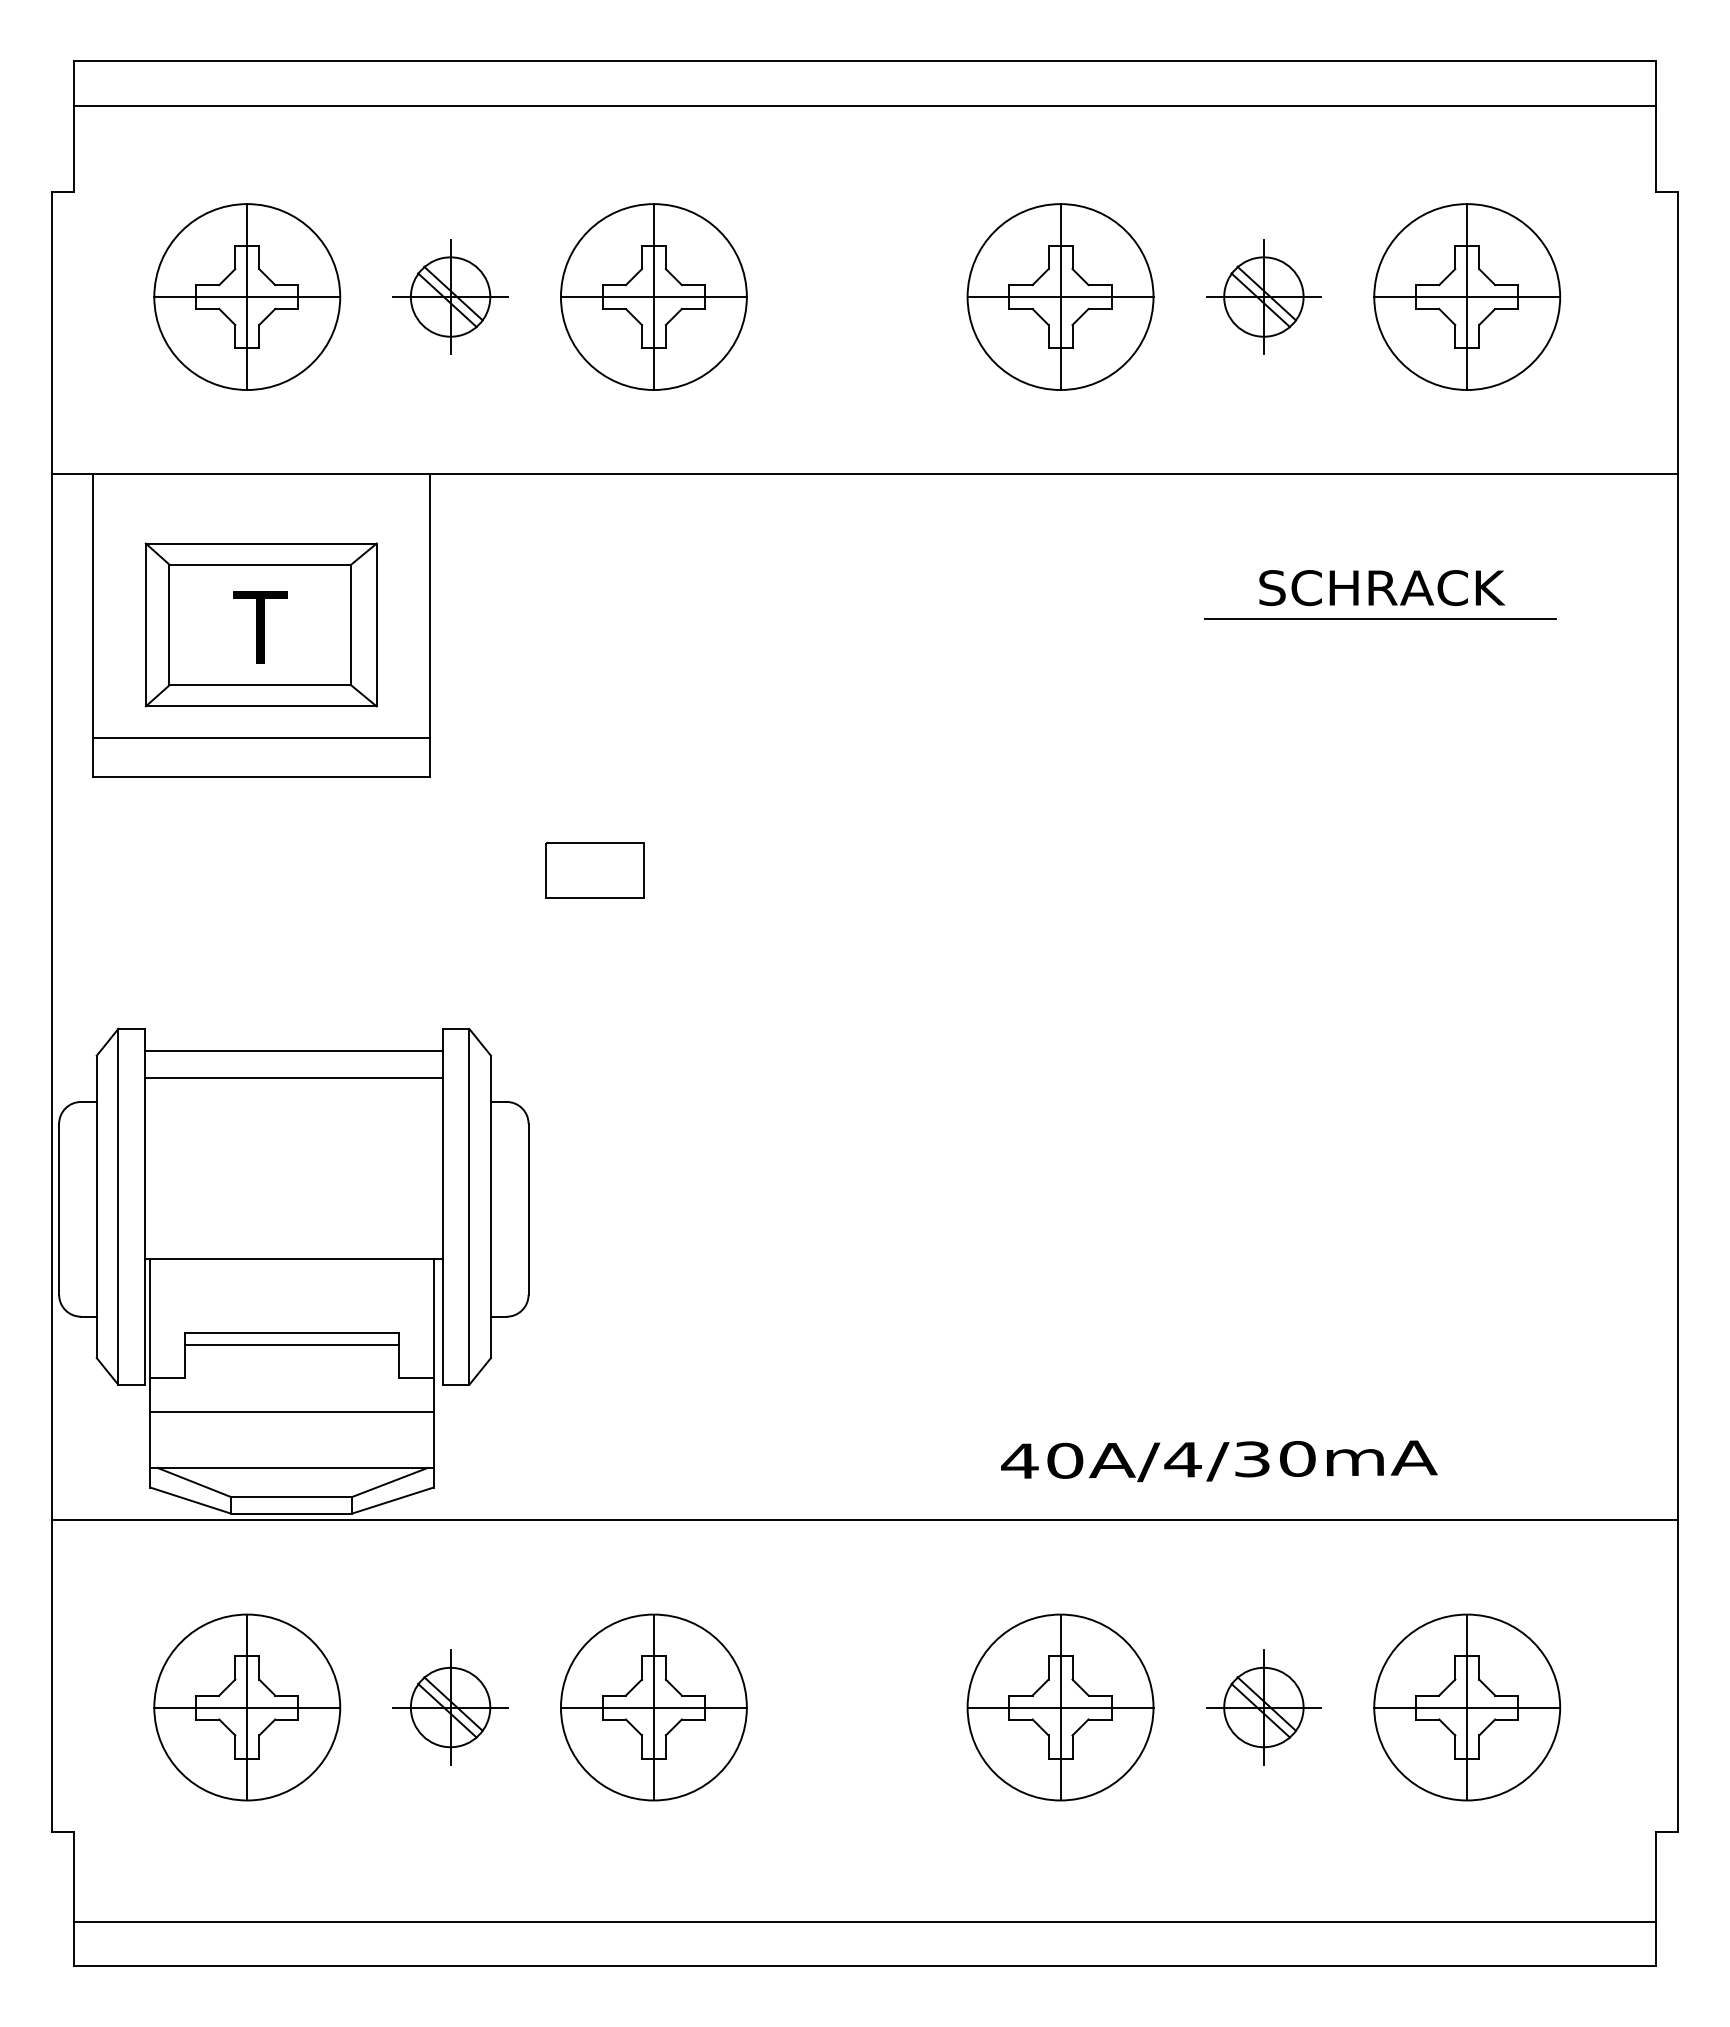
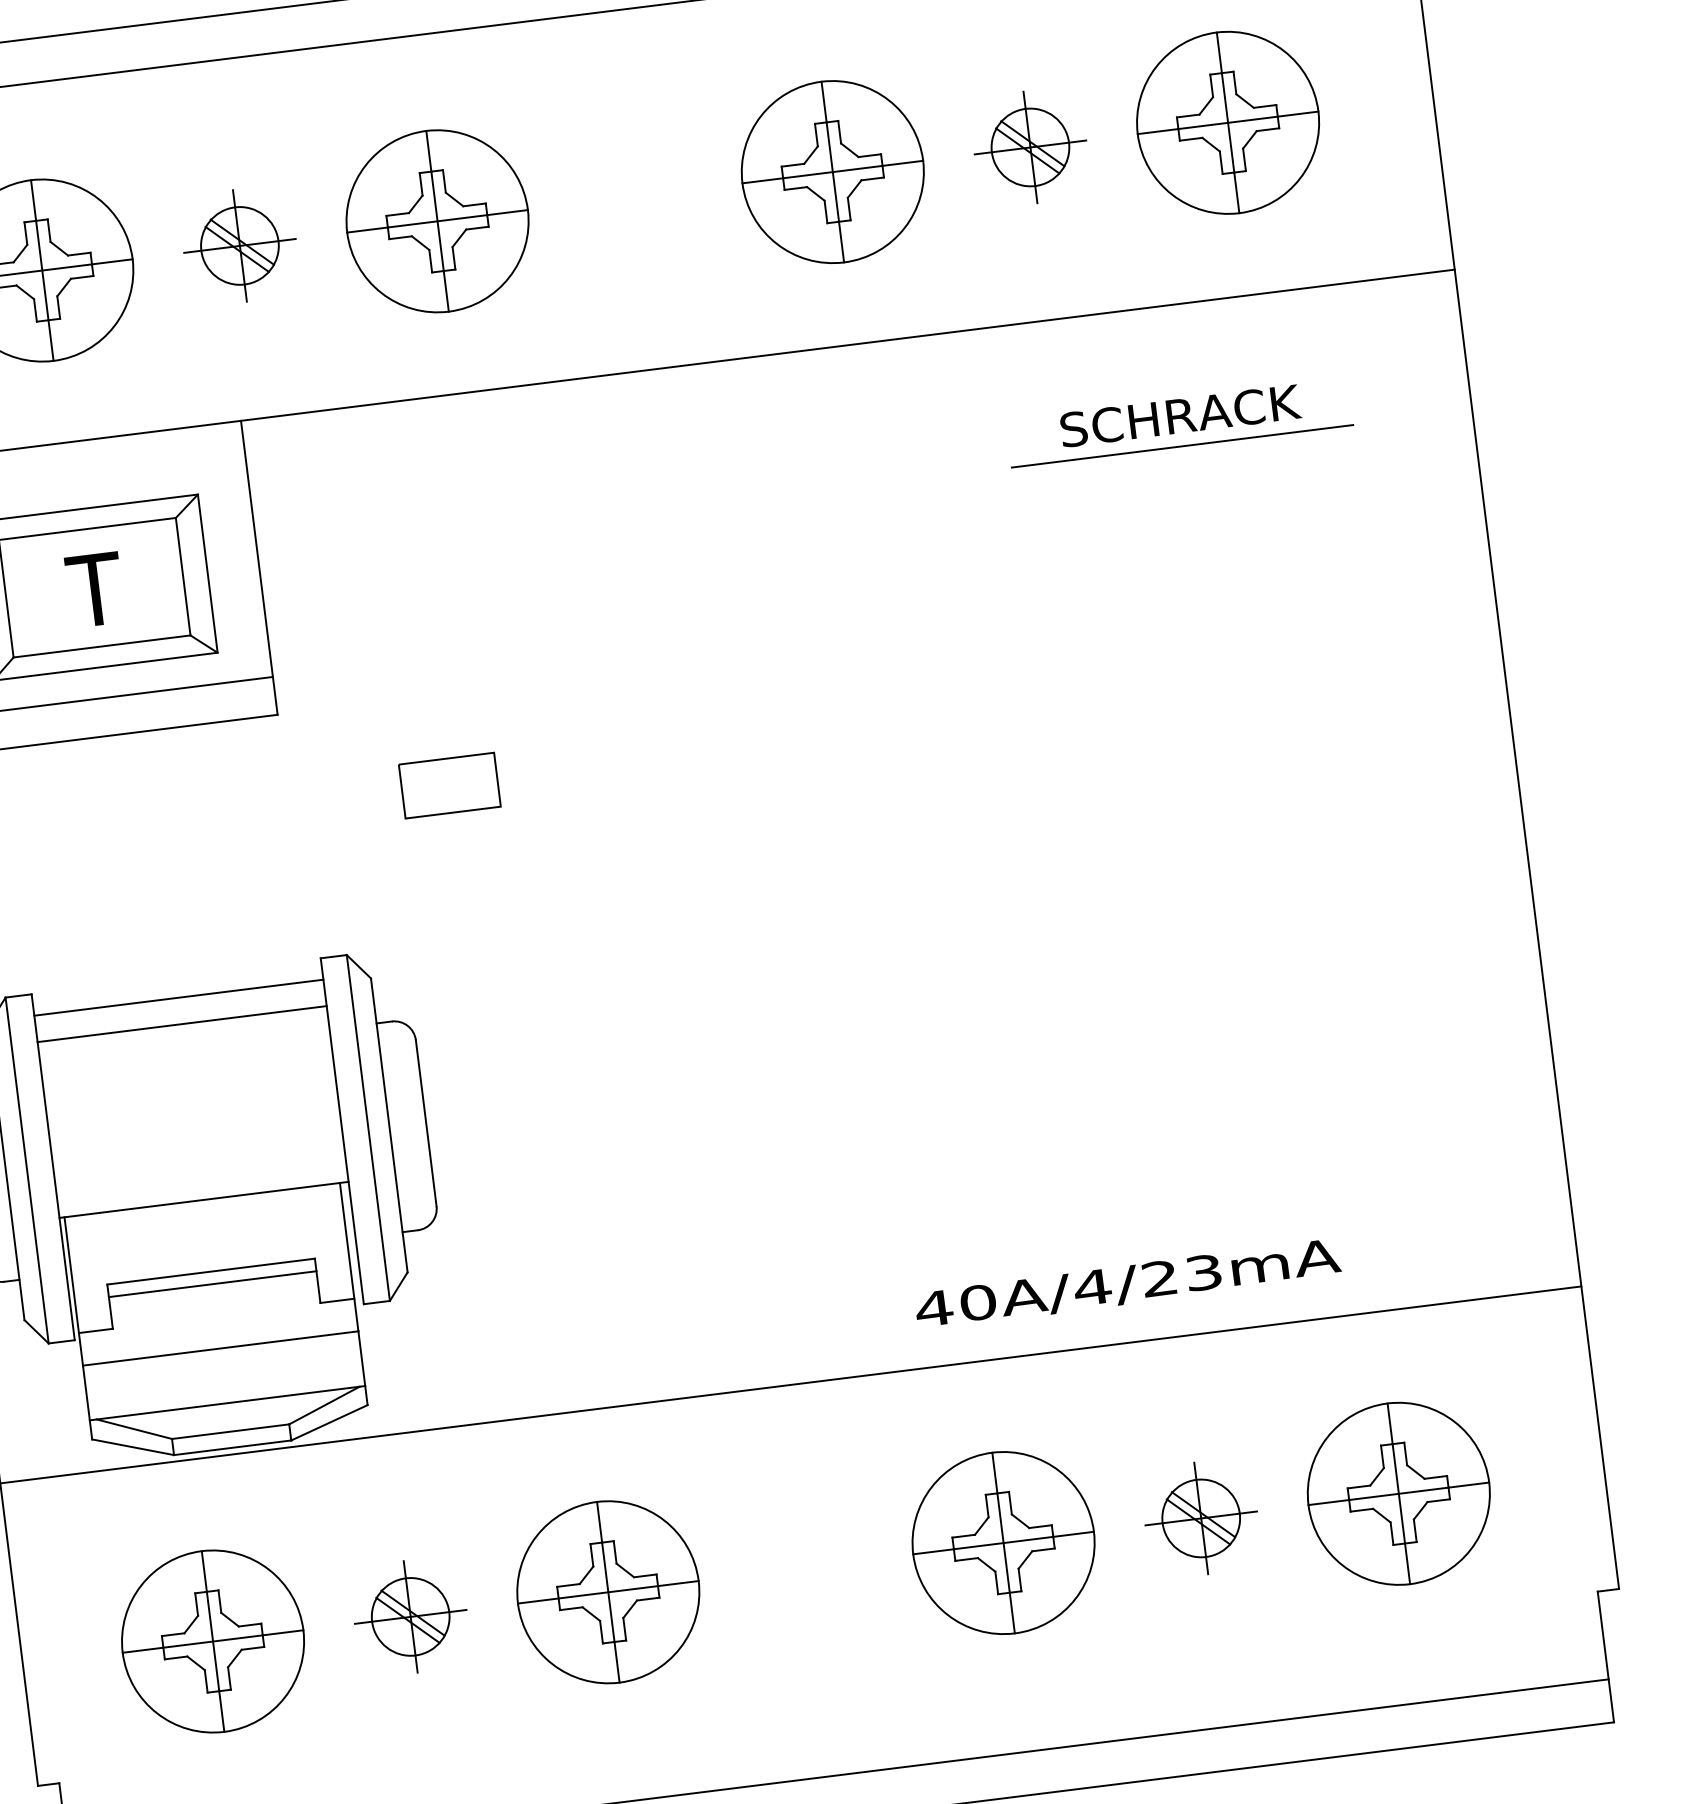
text: (1275, 1459) -> (1182, 1275), 40A/4/30mA -> 40A/4/23mA

